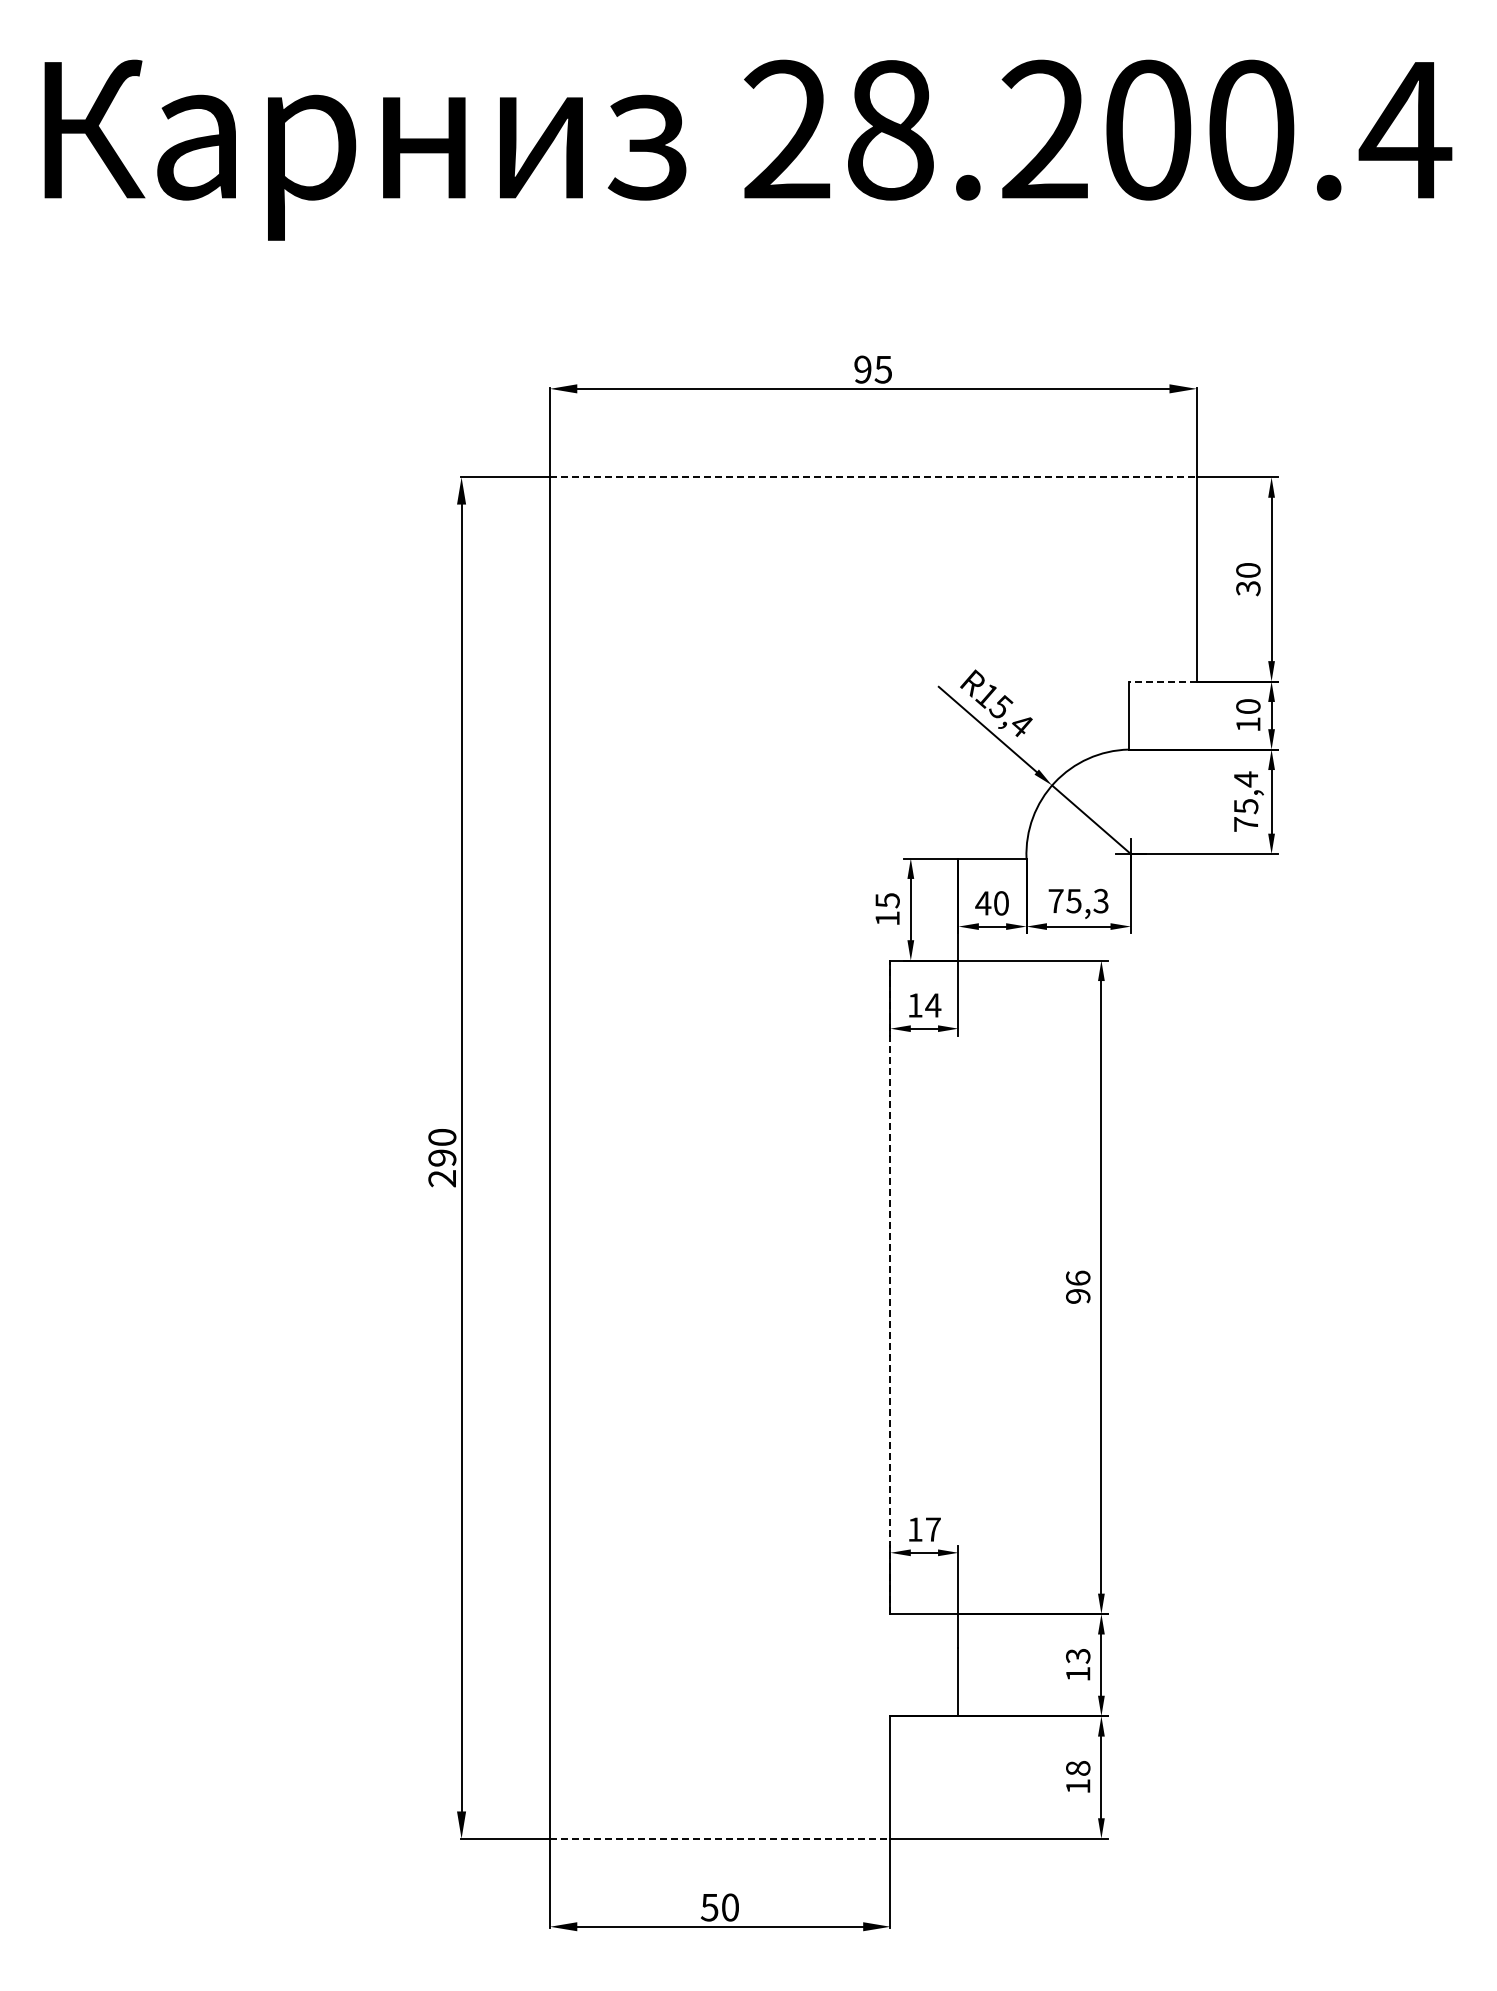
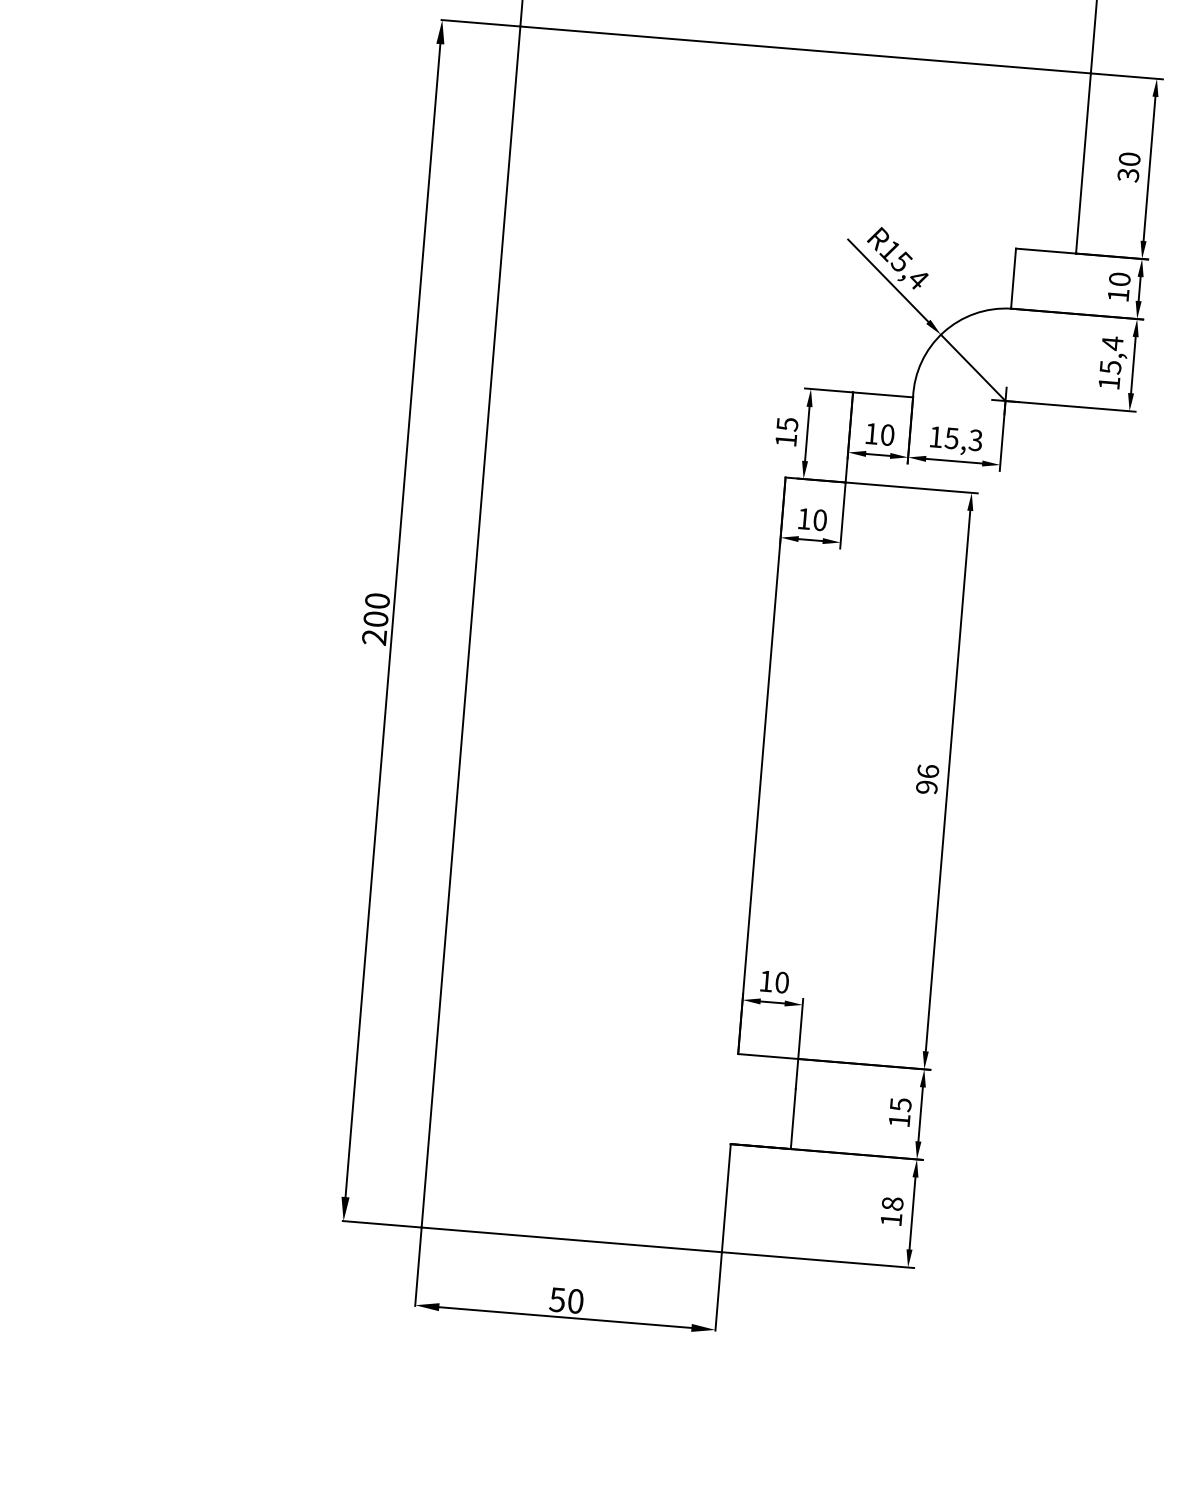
line: (873, 477) -> (805, 50), dashed -> solid
line: (1162, 681) -> (1045, 251), dashed -> solid
text: (1245, 824) -> (1108, 383), 75,4 -> 15,4
text: (1055, 900) -> (935, 436), 75,3 -> 15,3
text: (983, 903) -> (871, 433), 40 -> 10
text: (933, 1005) -> (820, 520), 14 -> 10
text: (442, 1157) -> (376, 618), 290 -> 200
line: (890, 1287) -> (761, 765), dashed -> solid
text: (933, 1529) -> (782, 982), 17 -> 10
text: (1077, 1655) -> (900, 1104), 13 -> 15
line: (720, 1838) -> (572, 1239), dashed -> solid

